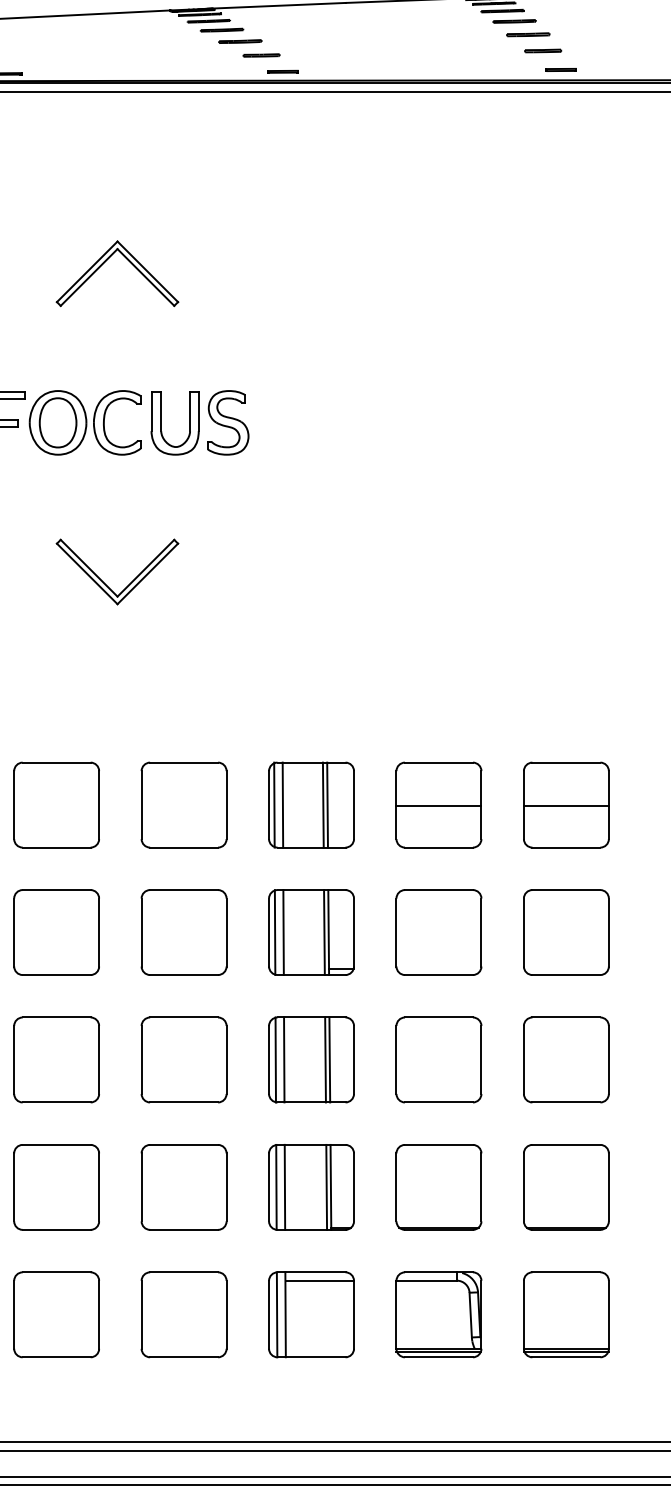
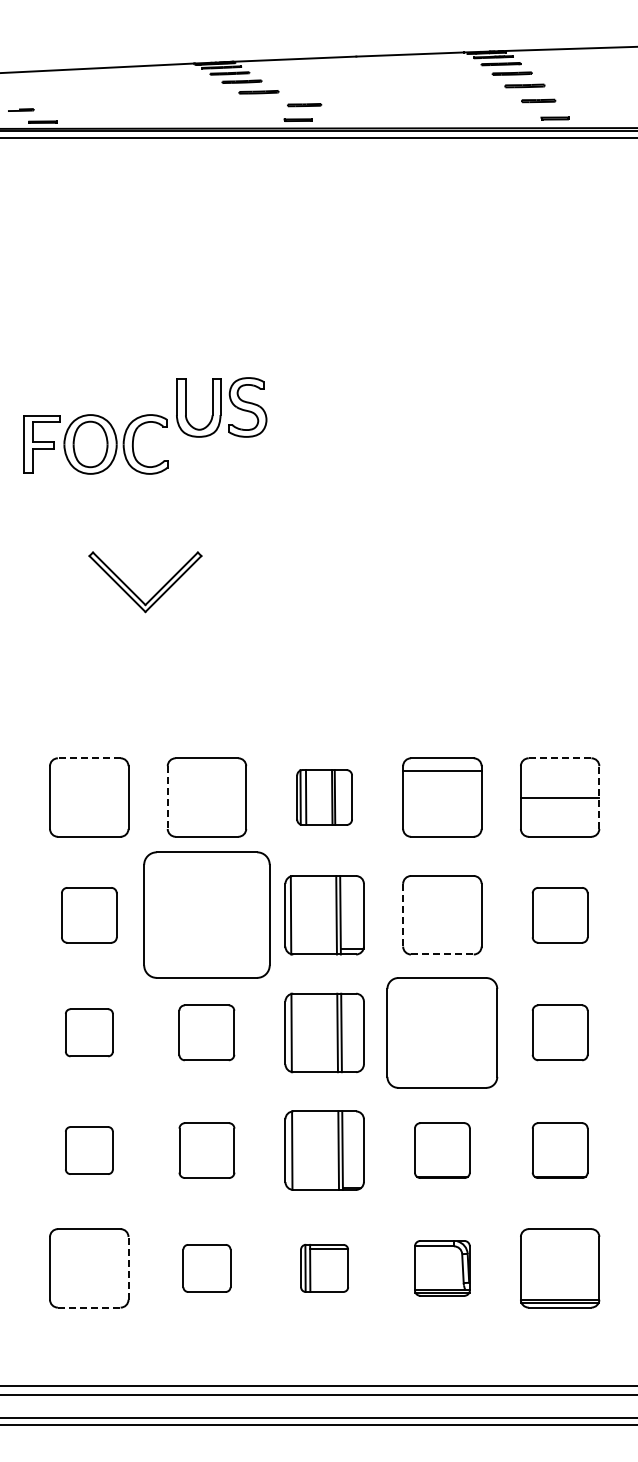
line: (261, 55) -> (304, 105), moved
part: (106, 261) -> (135, 295), removed
part: (199, 422) -> (221, 407), moved
line: (55, 762) -> (88, 758), solid -> dashed
line: (565, 762) -> (559, 758), solid -> dashed
part: (311, 805) -> (324, 797), size x0.7
line: (609, 805) -> (599, 797), solid -> dashed
line: (141, 806) -> (167, 798), solid -> dashed
line: (439, 806) -> (442, 771), moved
line: (283, 931) -> (298, 914), removed
part: (56, 932) -> (89, 915), size x0.7
part: (183, 932) -> (206, 915), size x1.6
line: (396, 932) -> (403, 915), solid -> dashed
part: (566, 932) -> (560, 915), size x0.7
line: (439, 975) -> (442, 954), solid -> dashed
part: (56, 1059) -> (89, 1032), size x0.6
part: (183, 1059) -> (206, 1032), size x0.7
line: (284, 1059) -> (299, 1032), removed
part: (439, 1059) -> (442, 1032), size x1.4
part: (566, 1059) -> (560, 1032), size x0.7
part: (56, 1187) -> (89, 1150), size x0.6
part: (183, 1187) -> (206, 1150), size x0.7
line: (284, 1187) -> (299, 1150), removed
part: (439, 1187) -> (442, 1150), size x0.7
part: (566, 1187) -> (560, 1150), size x0.7
line: (99, 1313) -> (128, 1267), solid -> dashed
part: (183, 1314) -> (206, 1268), size x0.6
part: (311, 1314) -> (324, 1268), size x0.6
part: (439, 1314) -> (442, 1268), size x0.7
line: (56, 1357) -> (89, 1307), solid -> dashed

